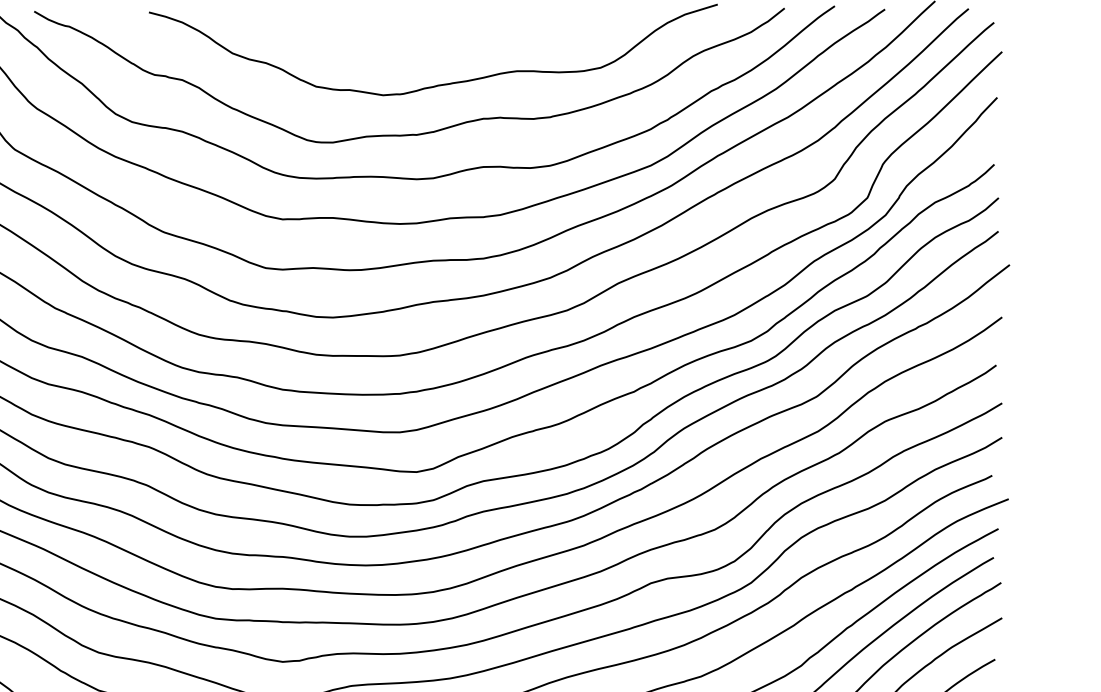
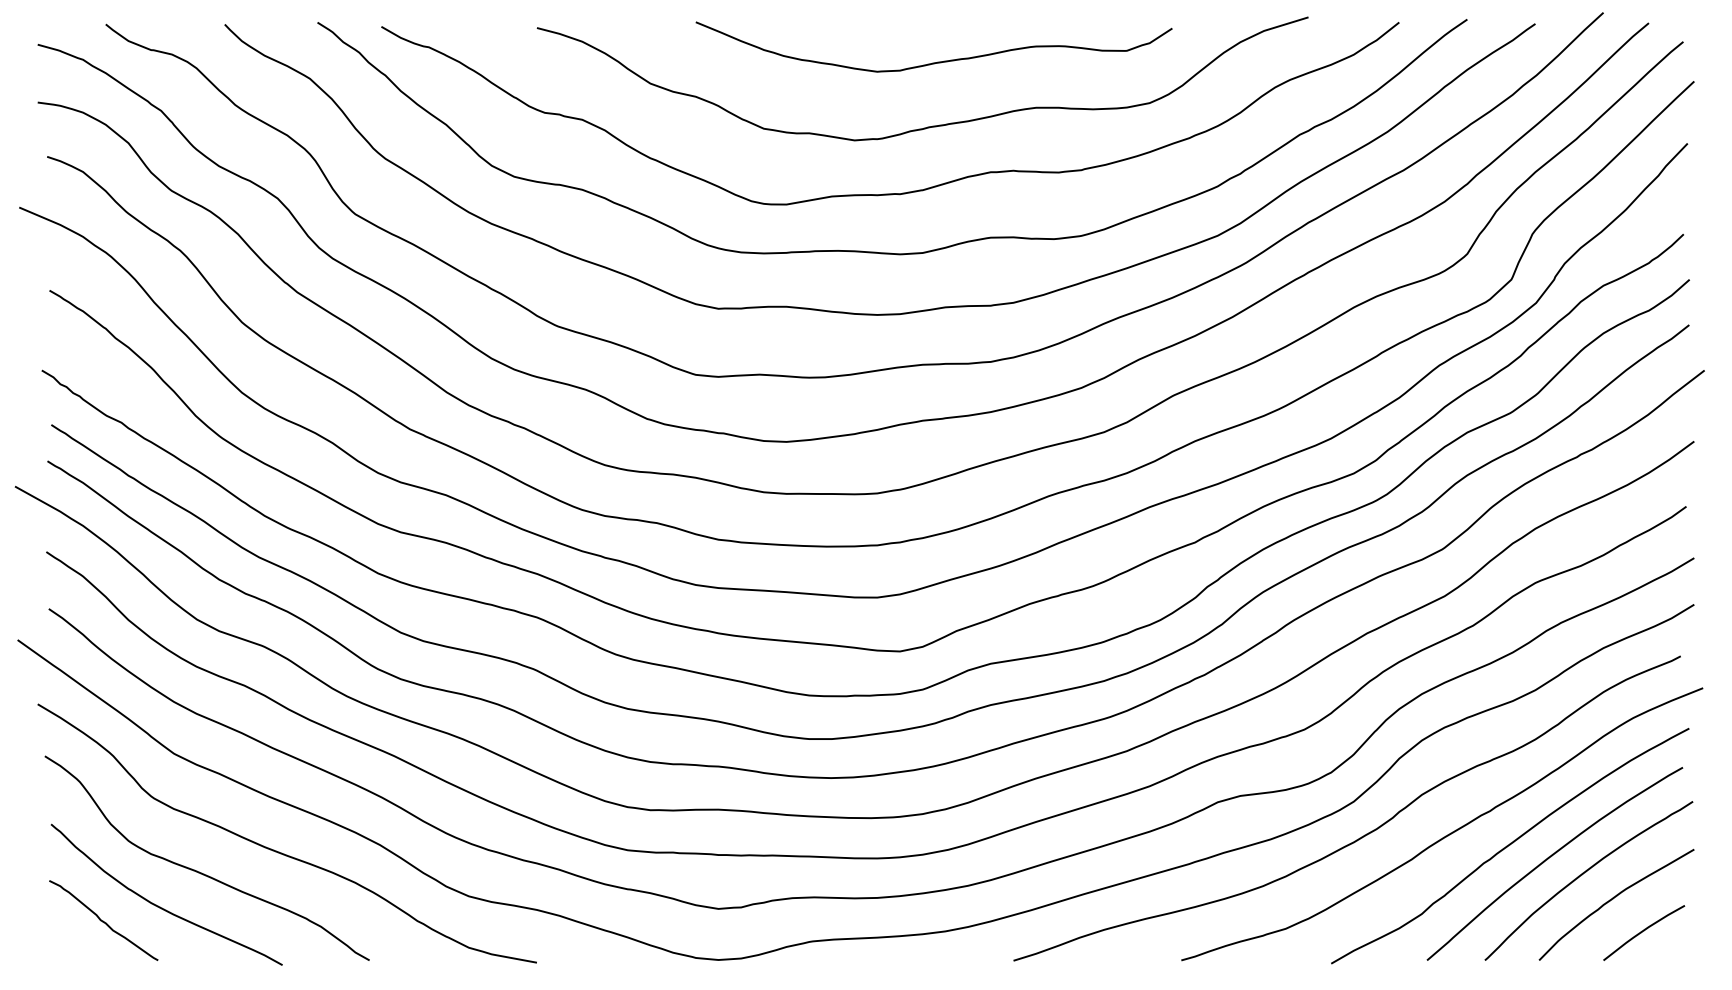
curve: (444, 37) -> (937, 61), added

